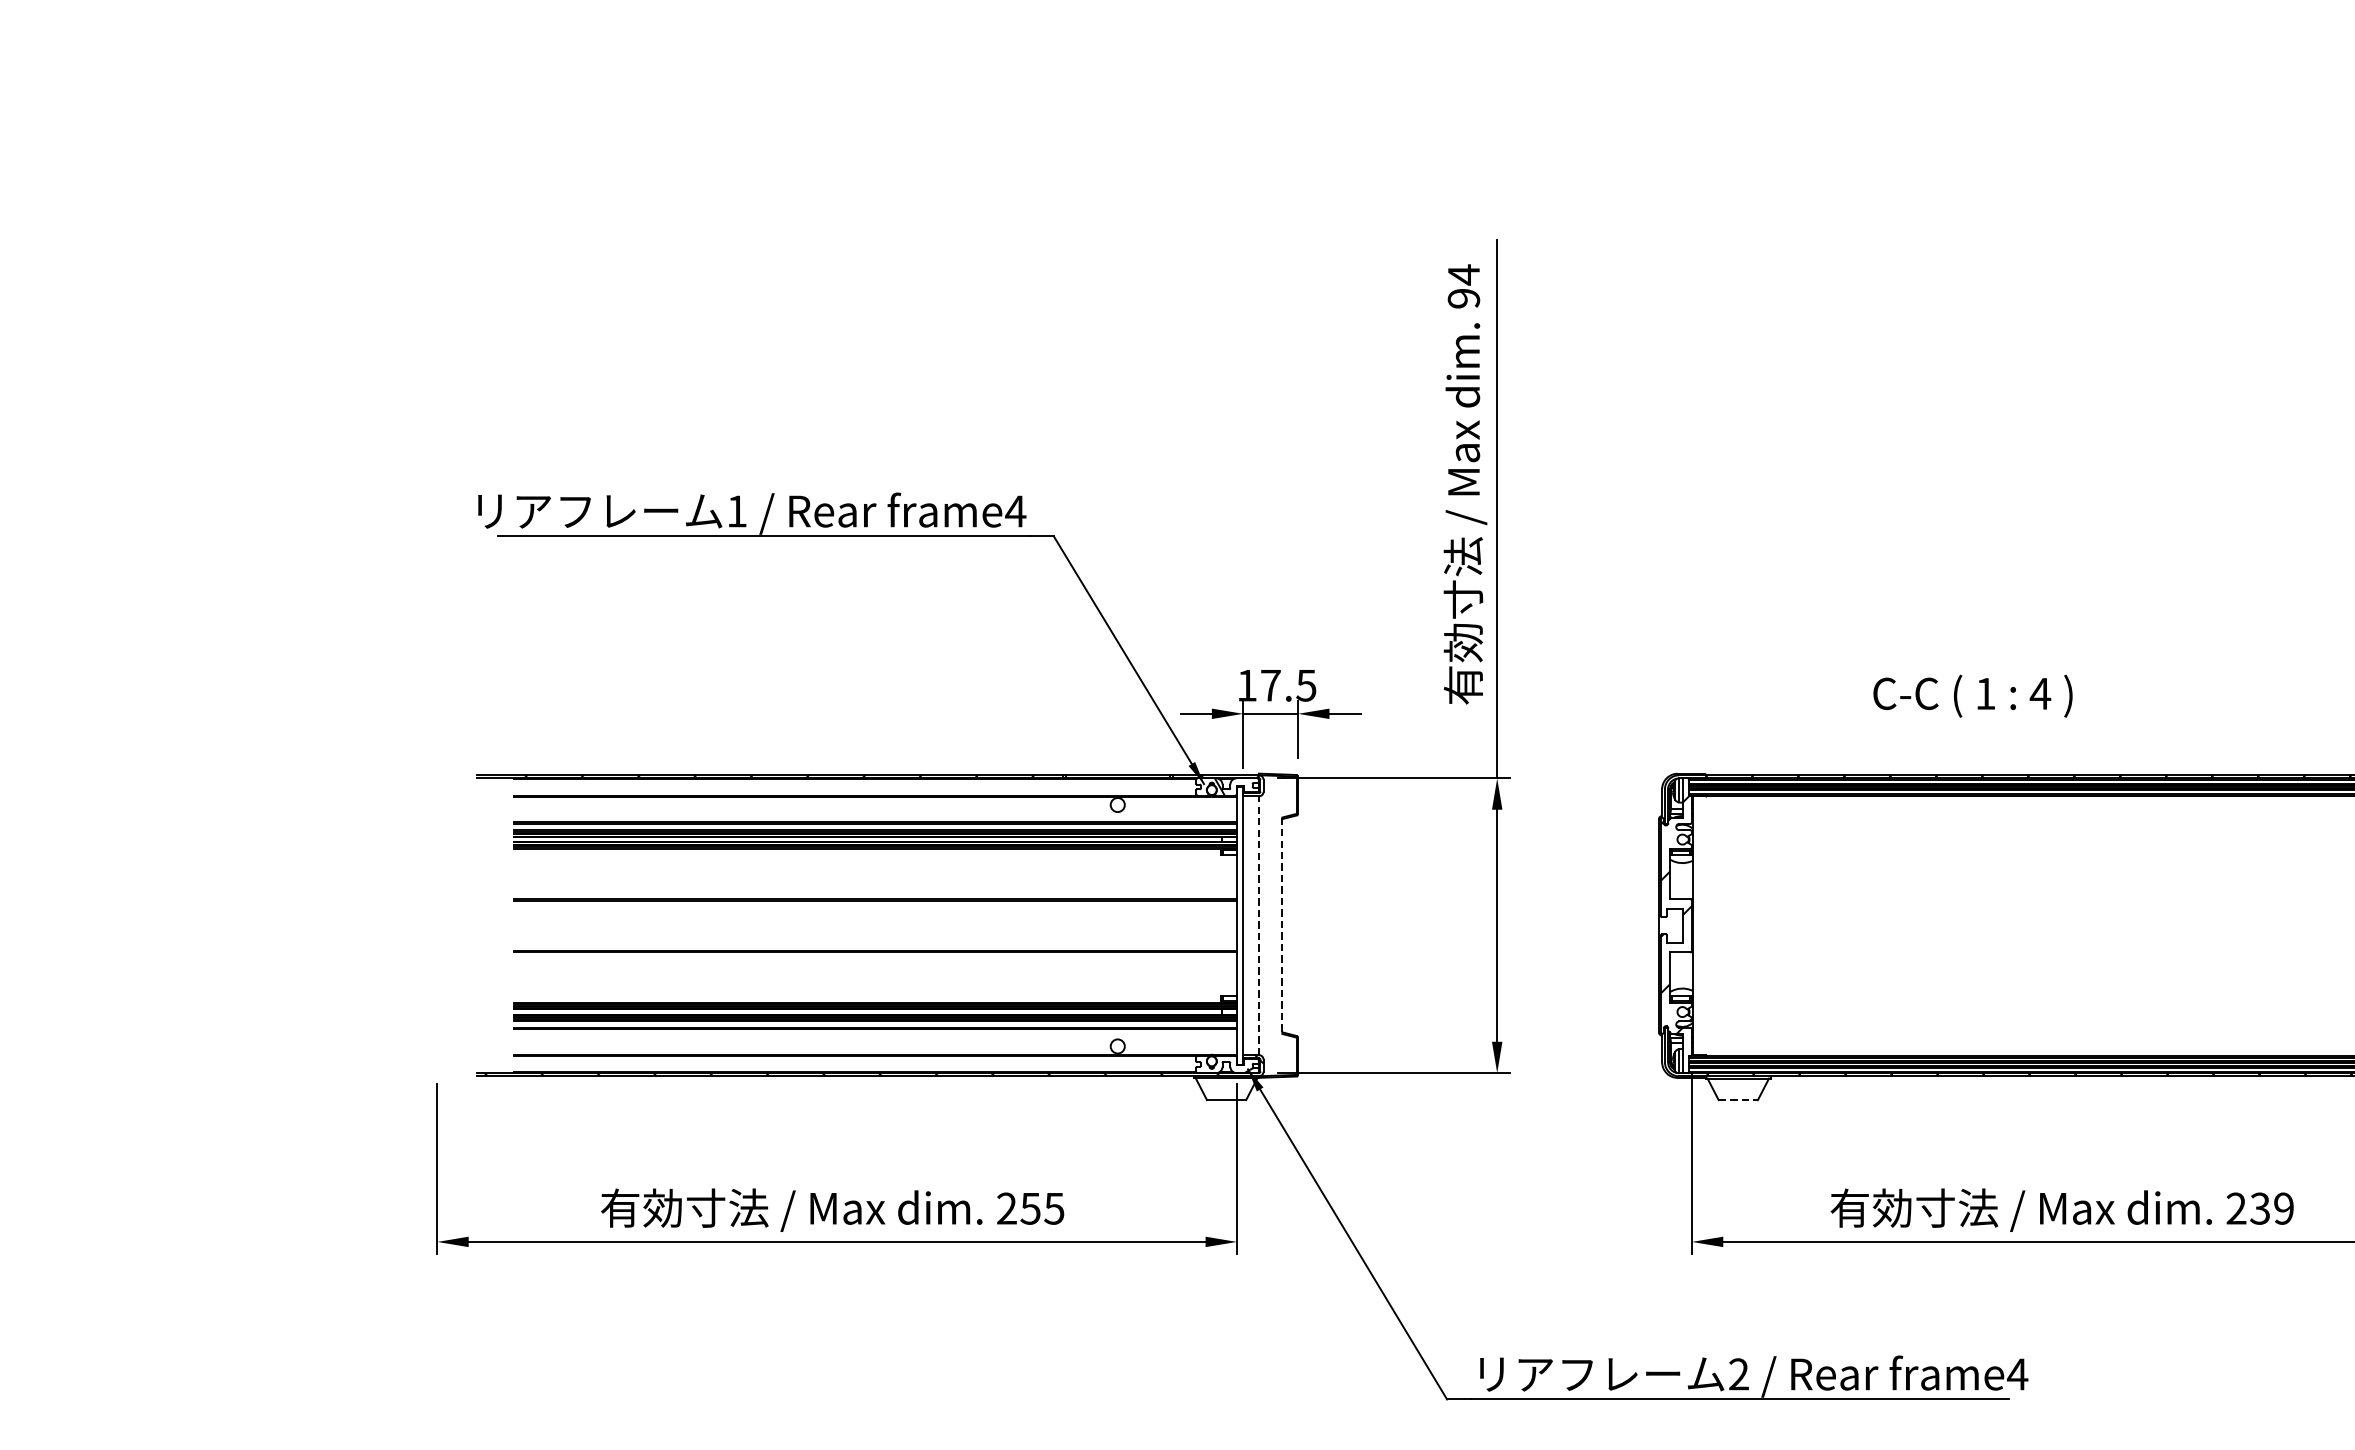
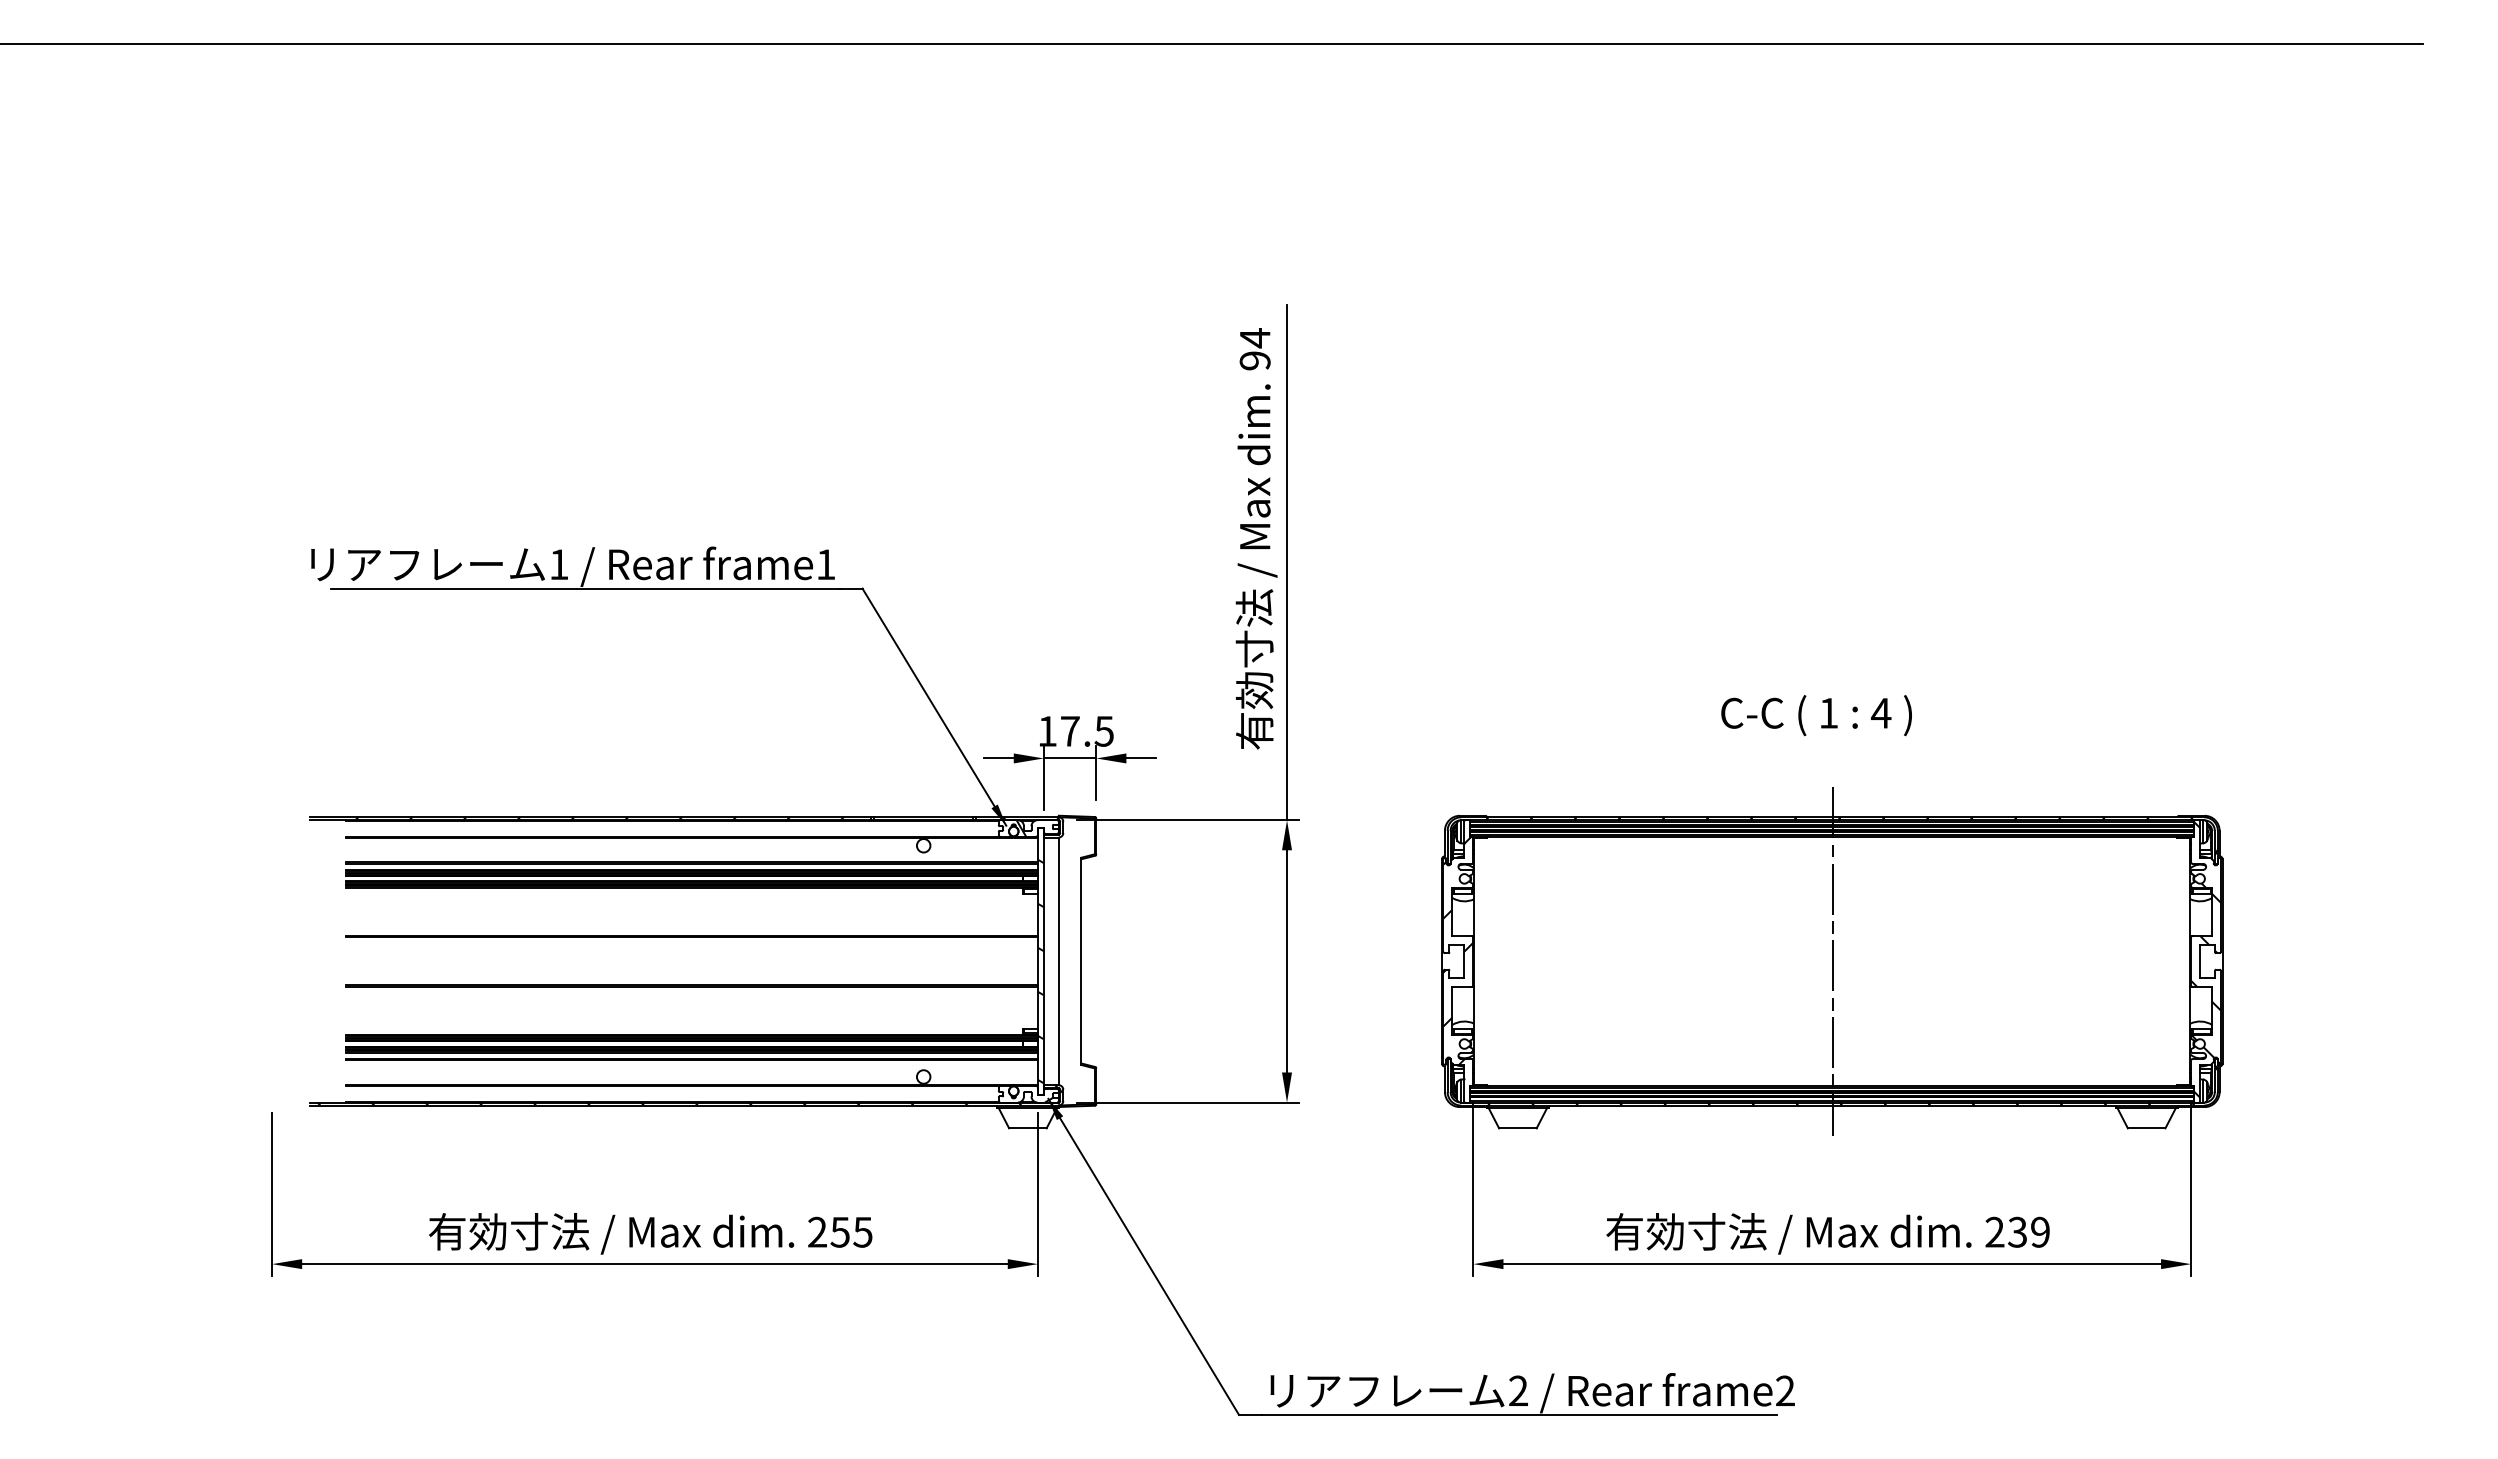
text: (1015, 511) -> (825, 564), frame4 -> frame1
text: (1972, 696) -> (1816, 715), moved
line: (1258, 925) -> (1058, 961), dashed -> solid
line: (1282, 925) -> (1081, 961), dashed -> solid
line: (2066, 925) -> (1832, 961), added
hatch: (1239, 936) -> (1040, 971), added
line: (1737, 1100) -> (1517, 1128), dashed -> solid
text: (2017, 1373) -> (1785, 1390), frame4 -> frame2

